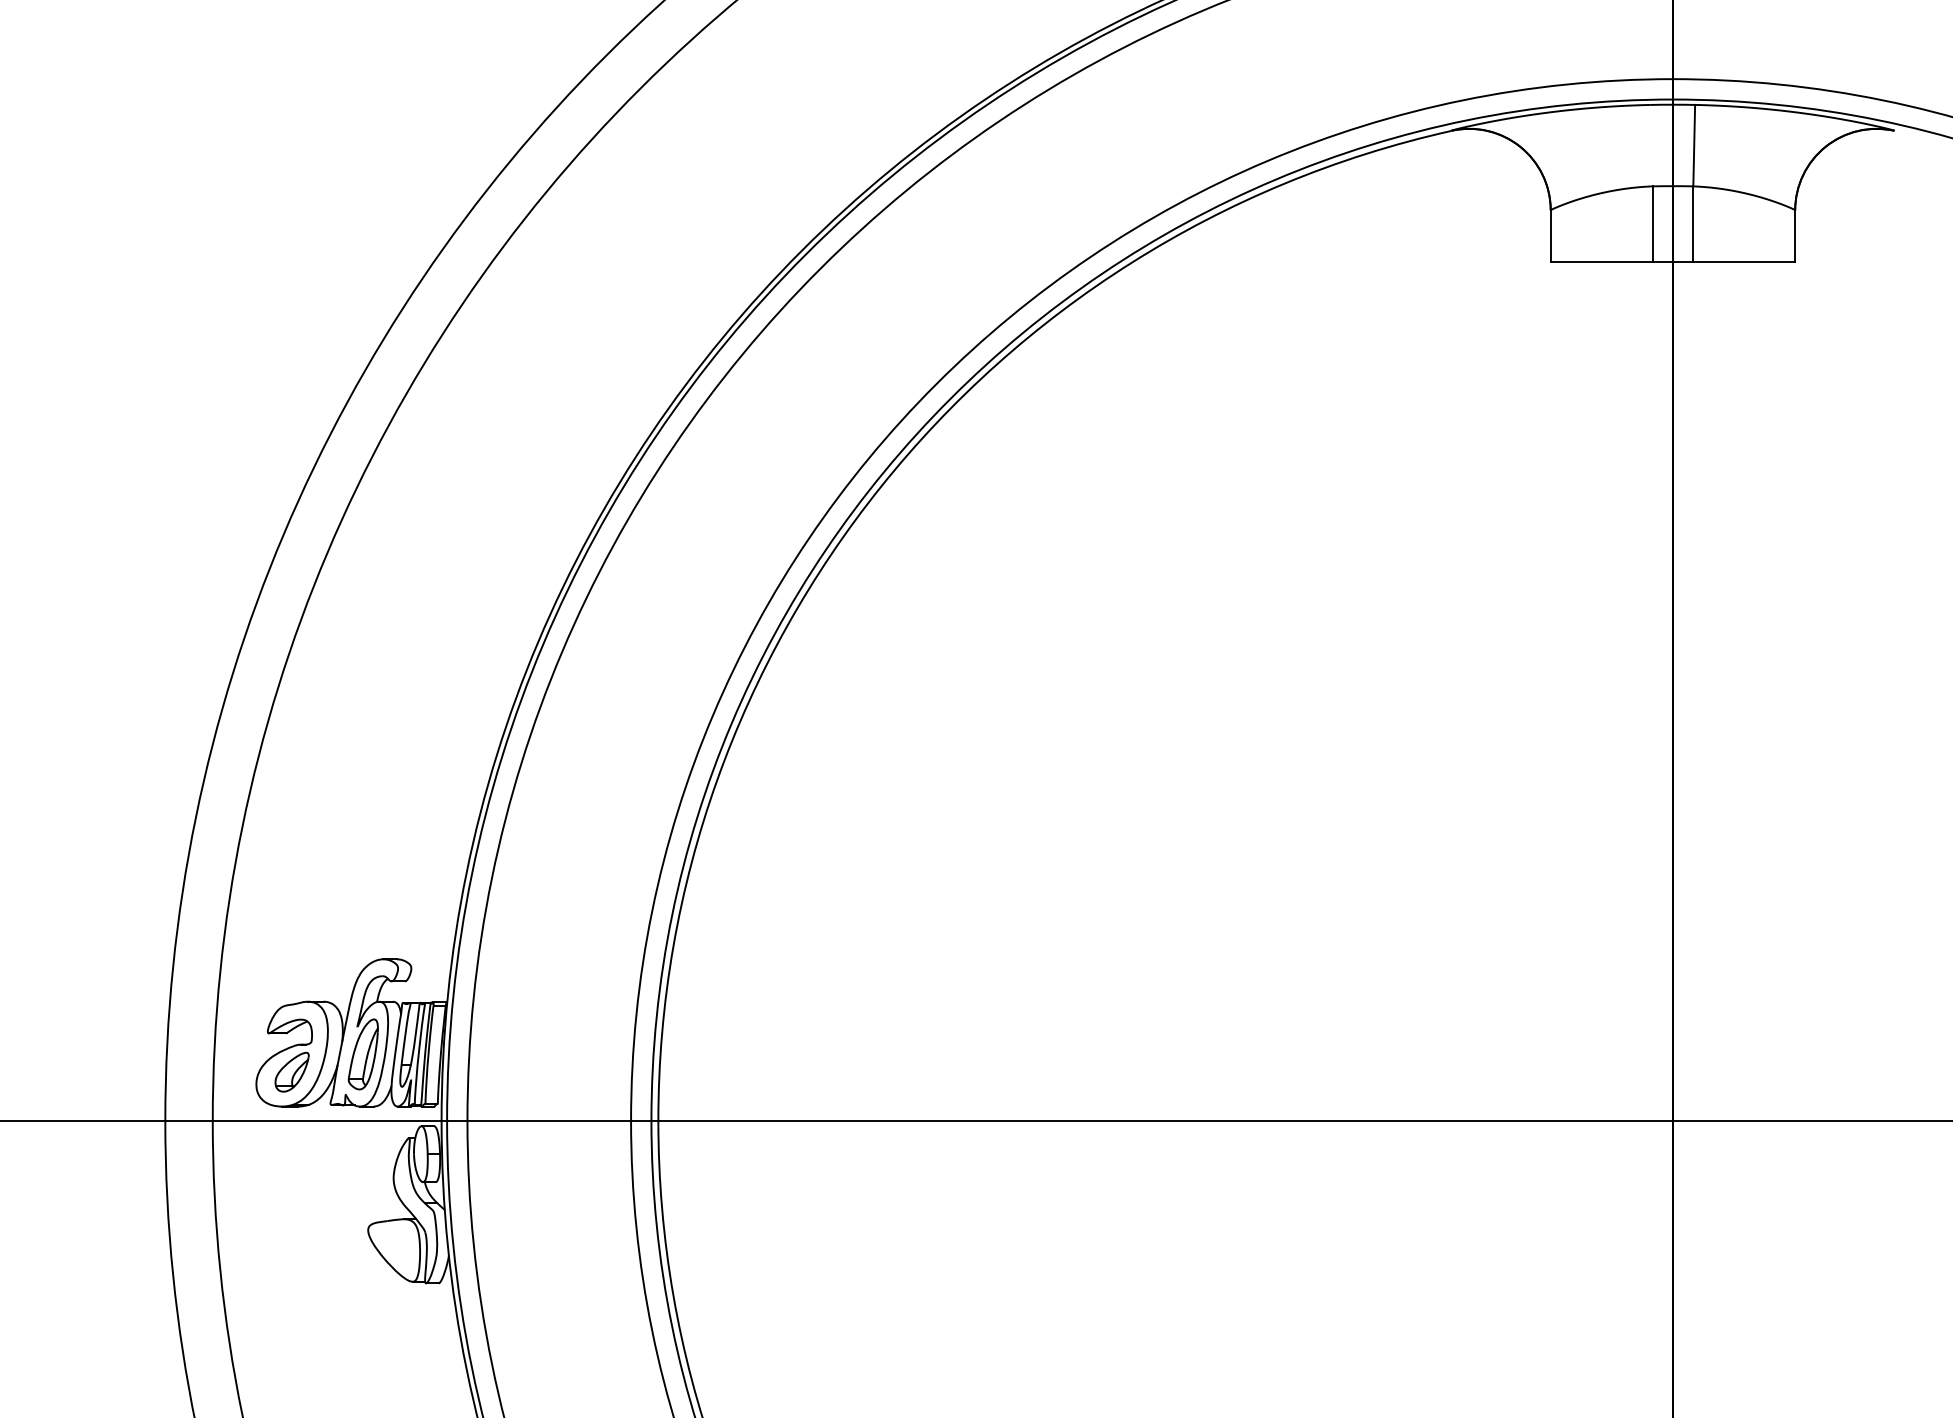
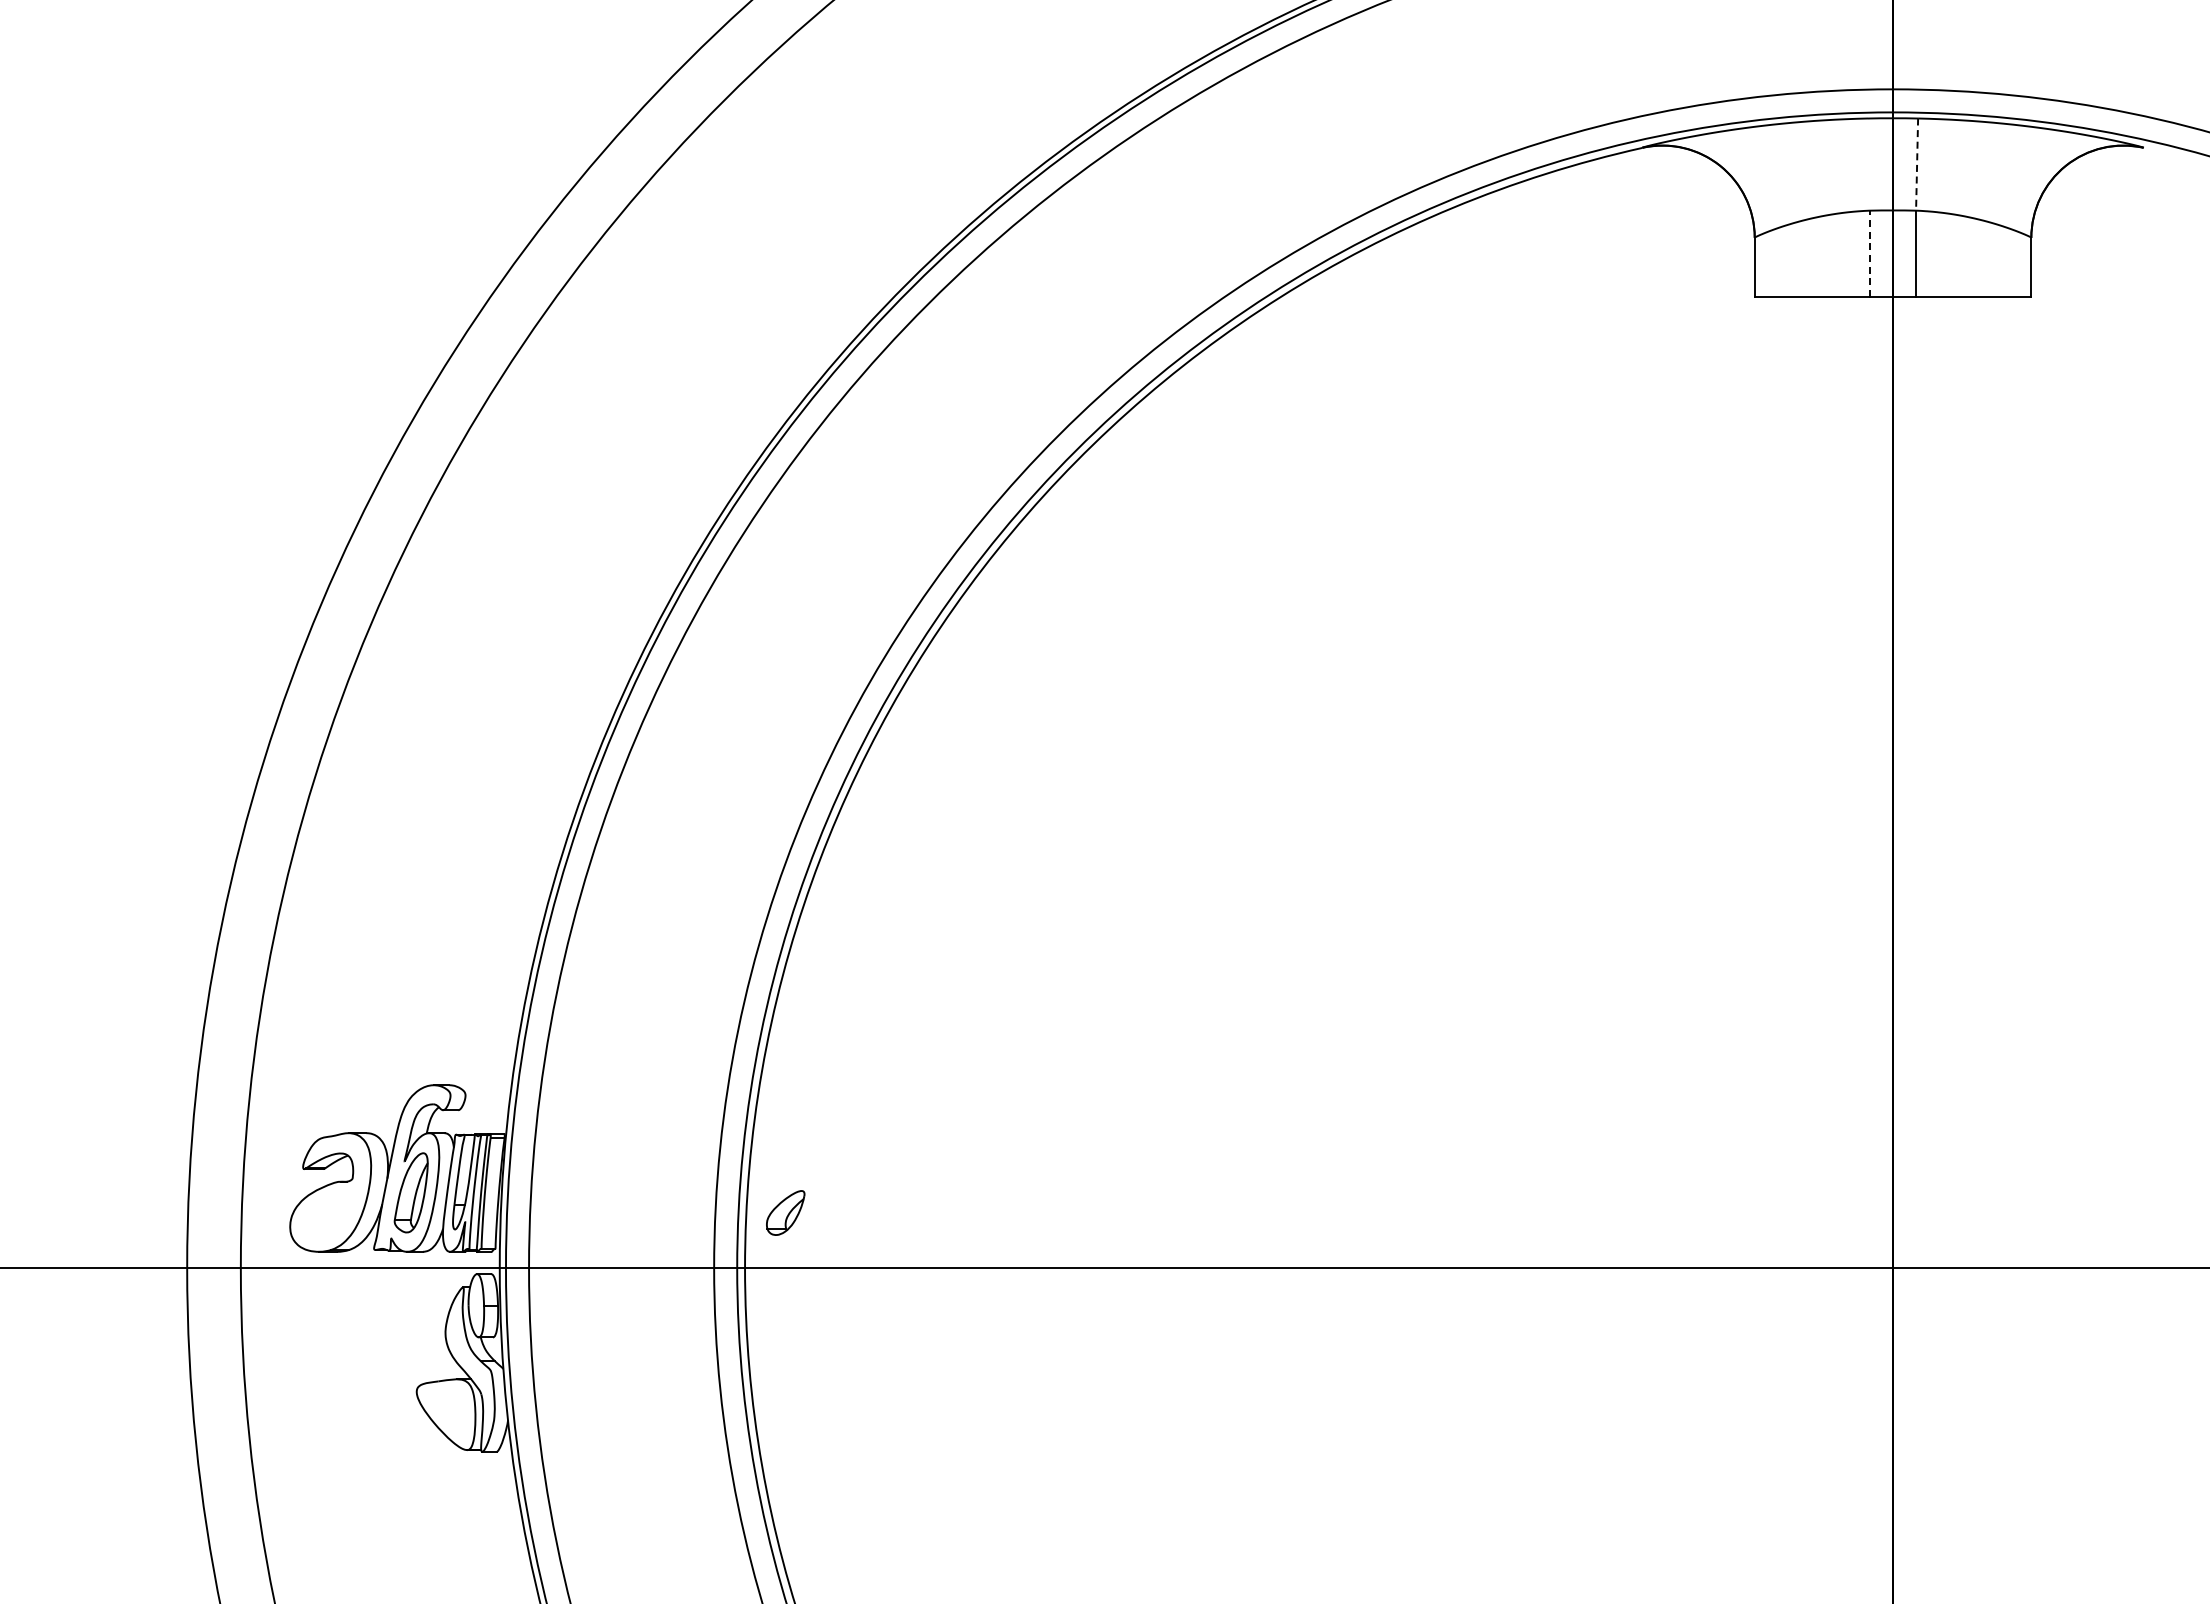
line: (1694, 146) -> (1917, 165), solid -> dashed
line: (1652, 224) -> (1869, 253), solid -> dashed
part: (291, 1071) -> (785, 1212), moved

